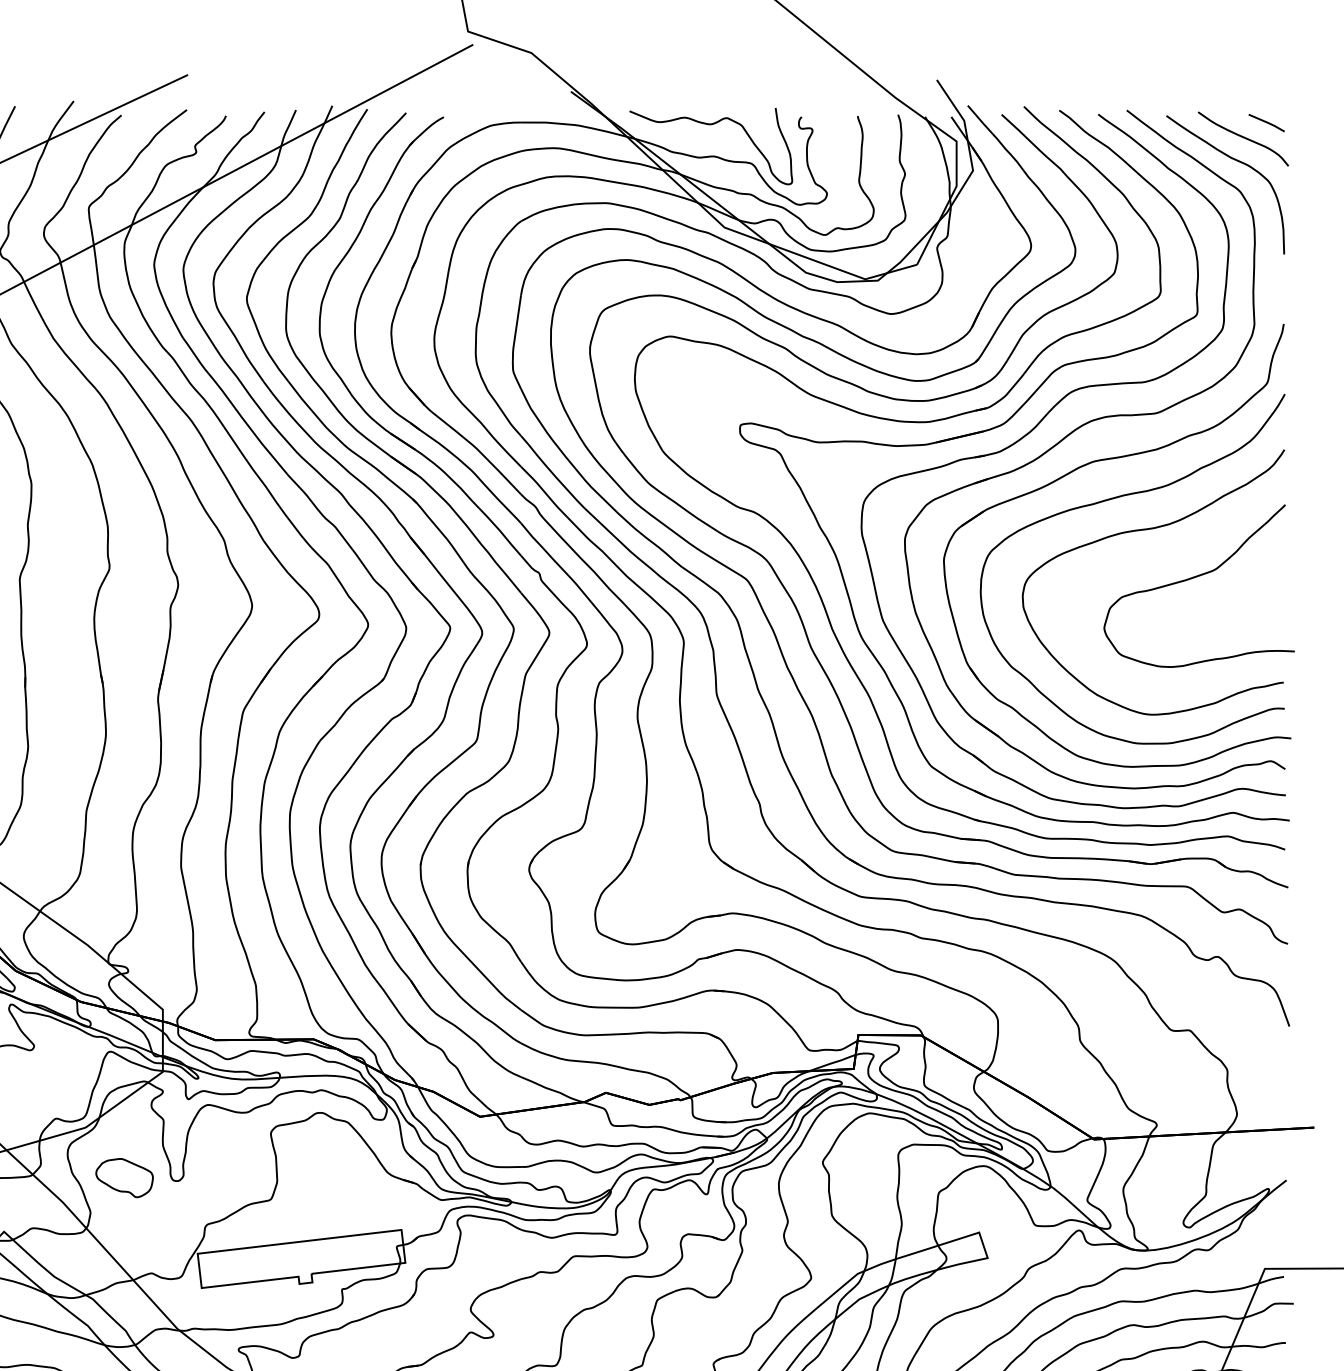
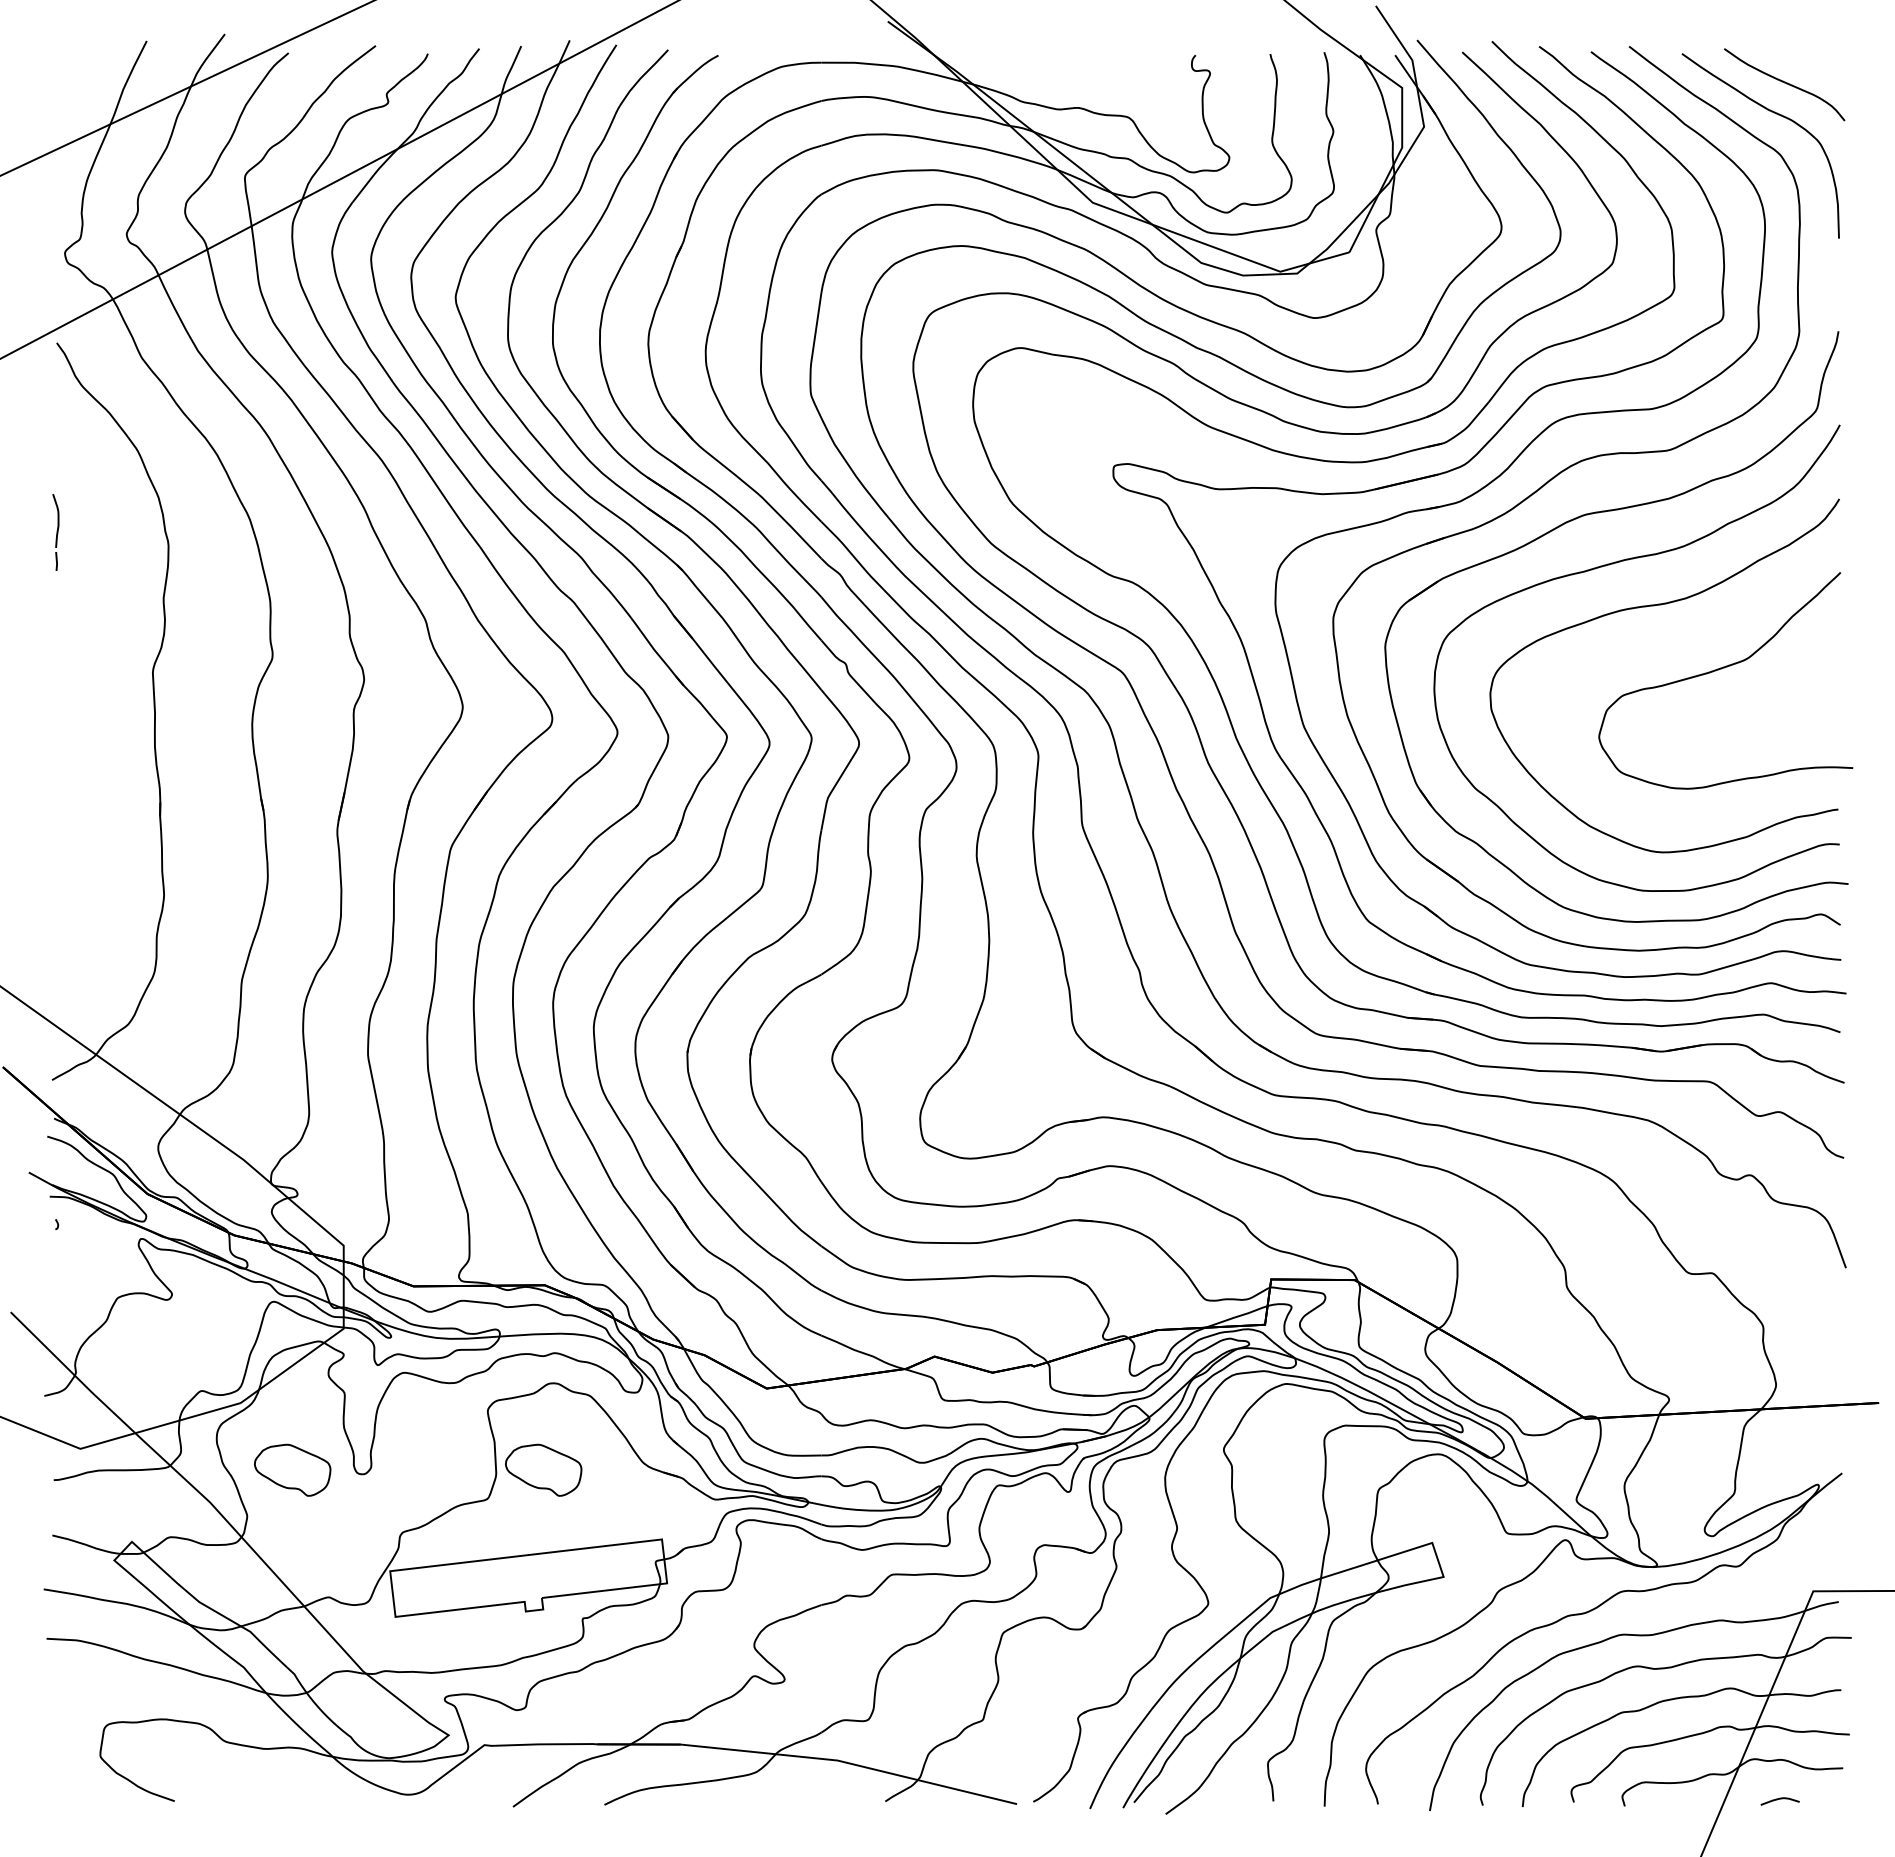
line: (1266, 123) -> (1815, 63), removed
curve: (710, 124) -> (1074, 65), removed
part: (312, 1177) -> (543, 1469), added

